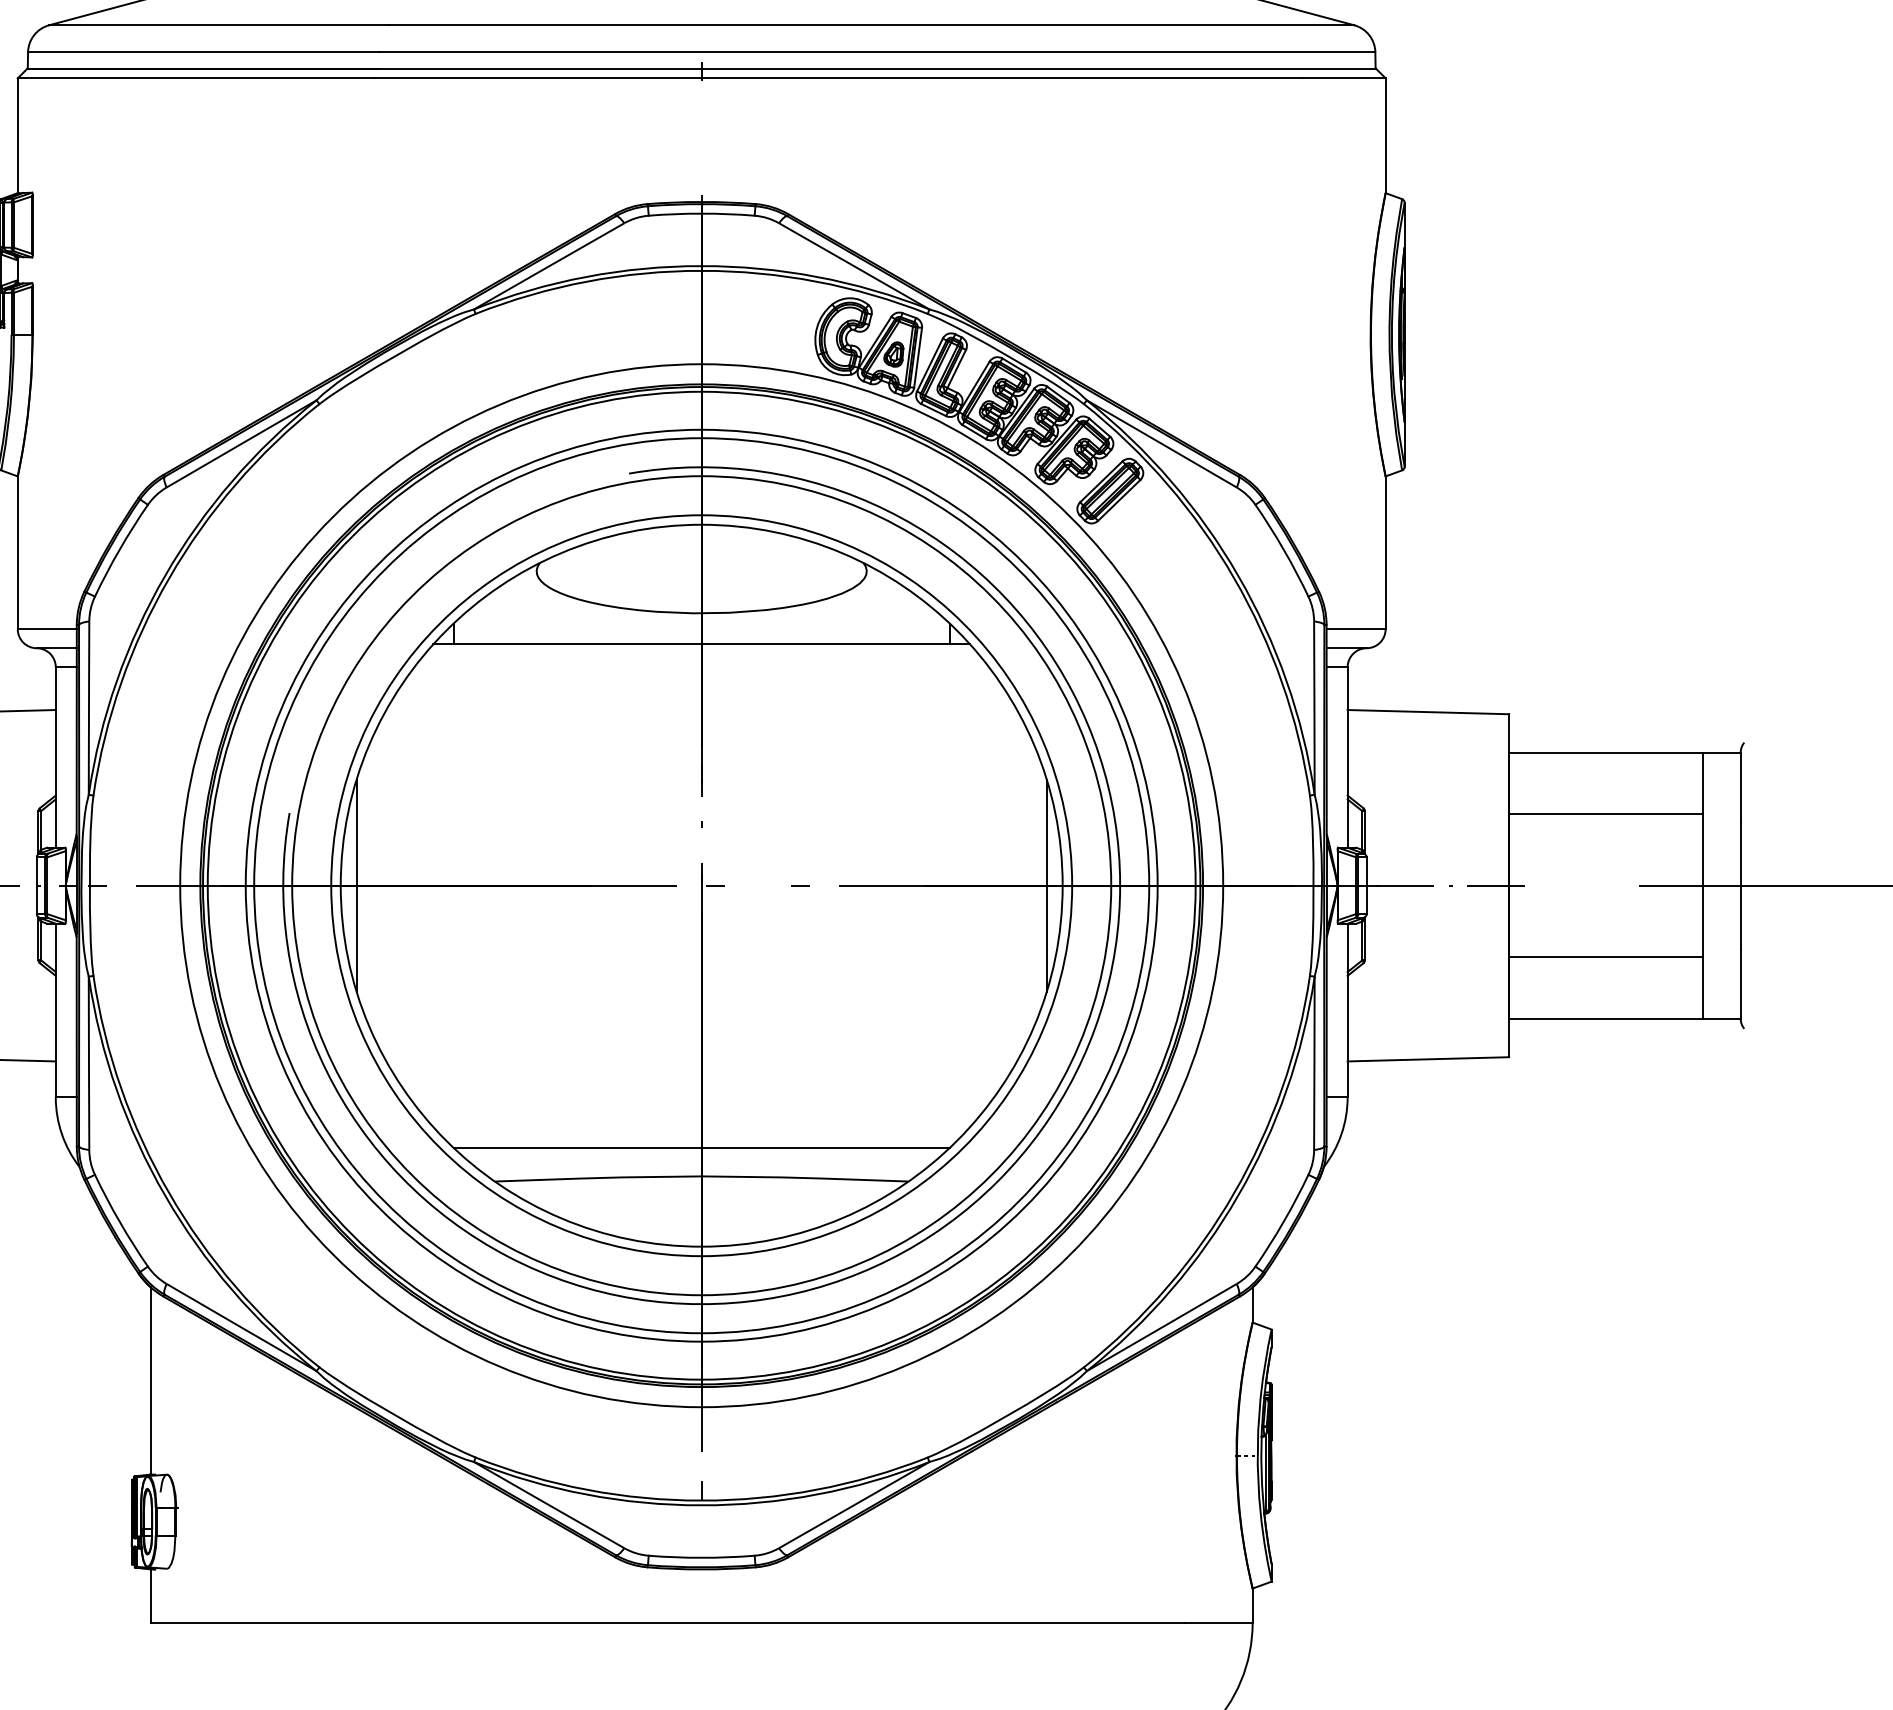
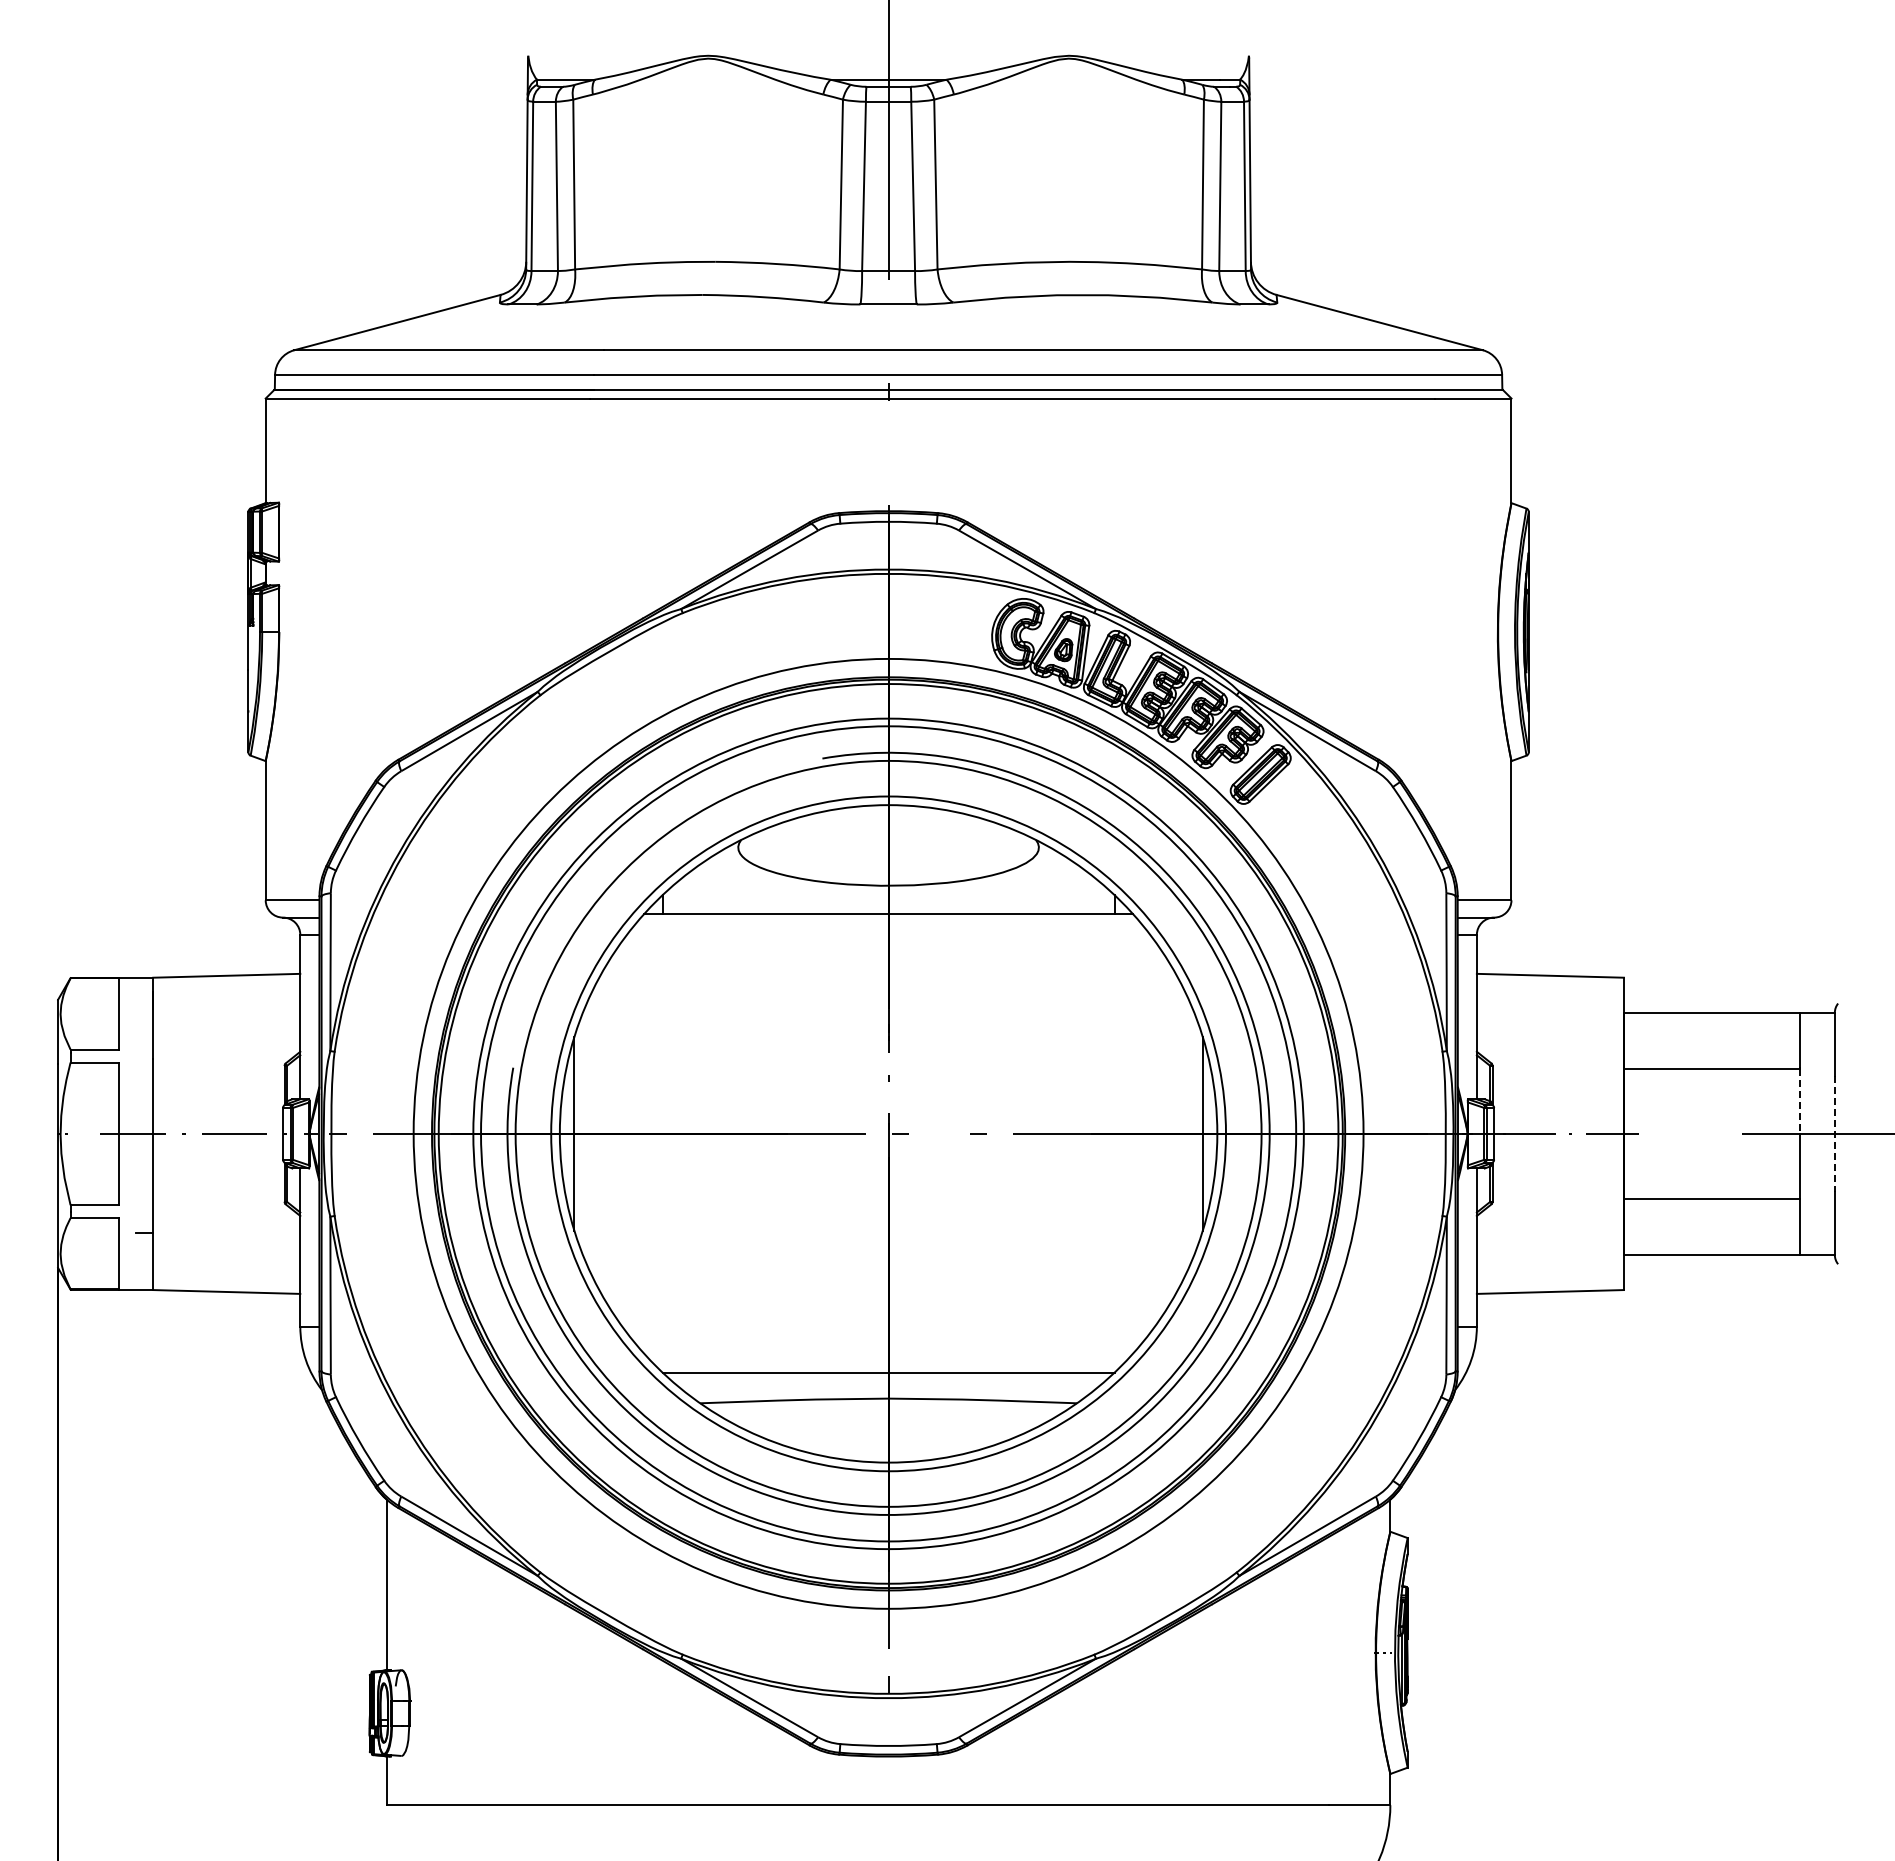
line: (1702, 850) -> (1800, 1101), solid -> dashed
line: (1740, 886) -> (1834, 1134), solid -> dashed

